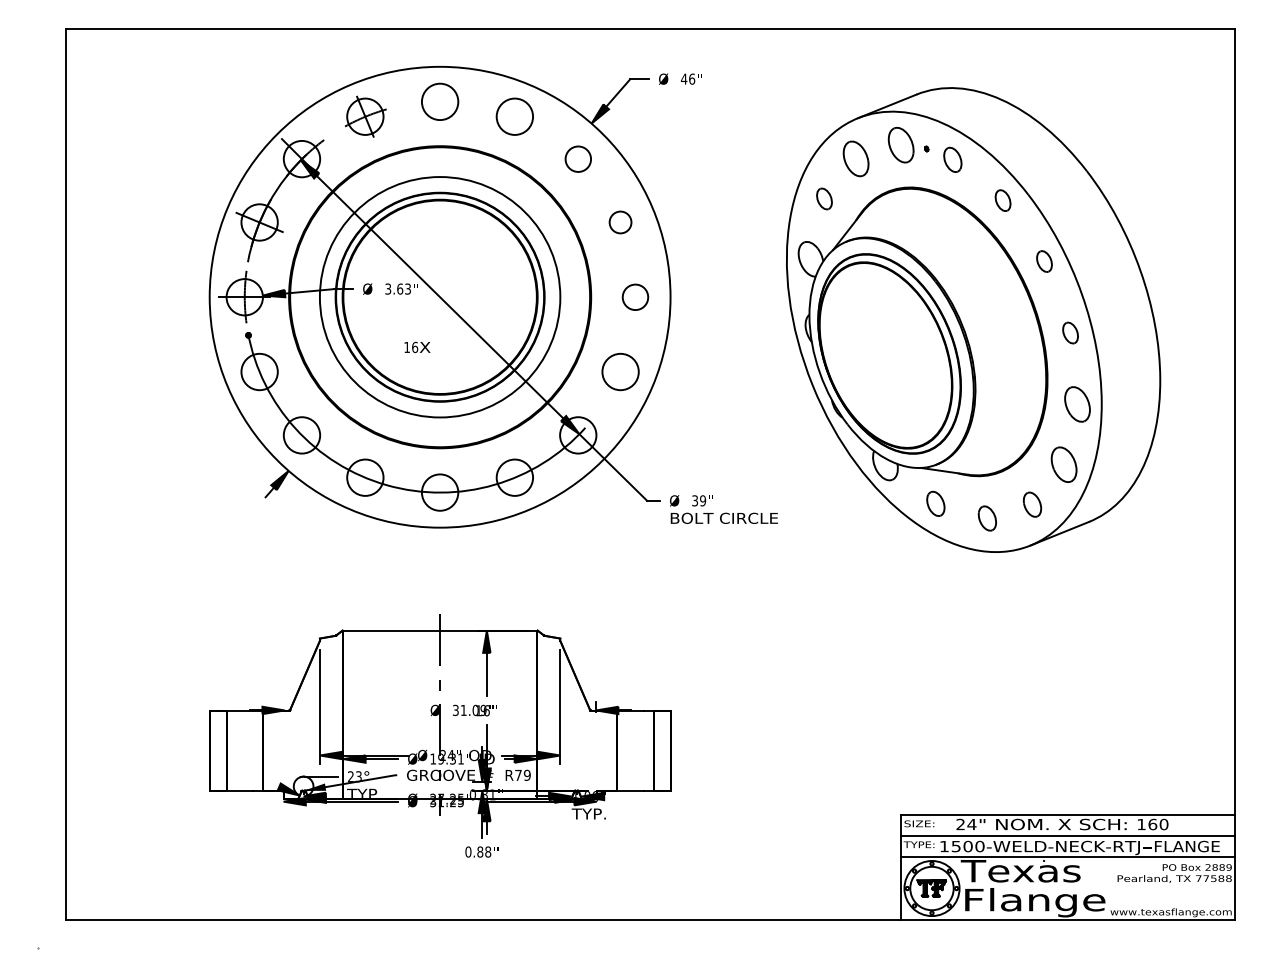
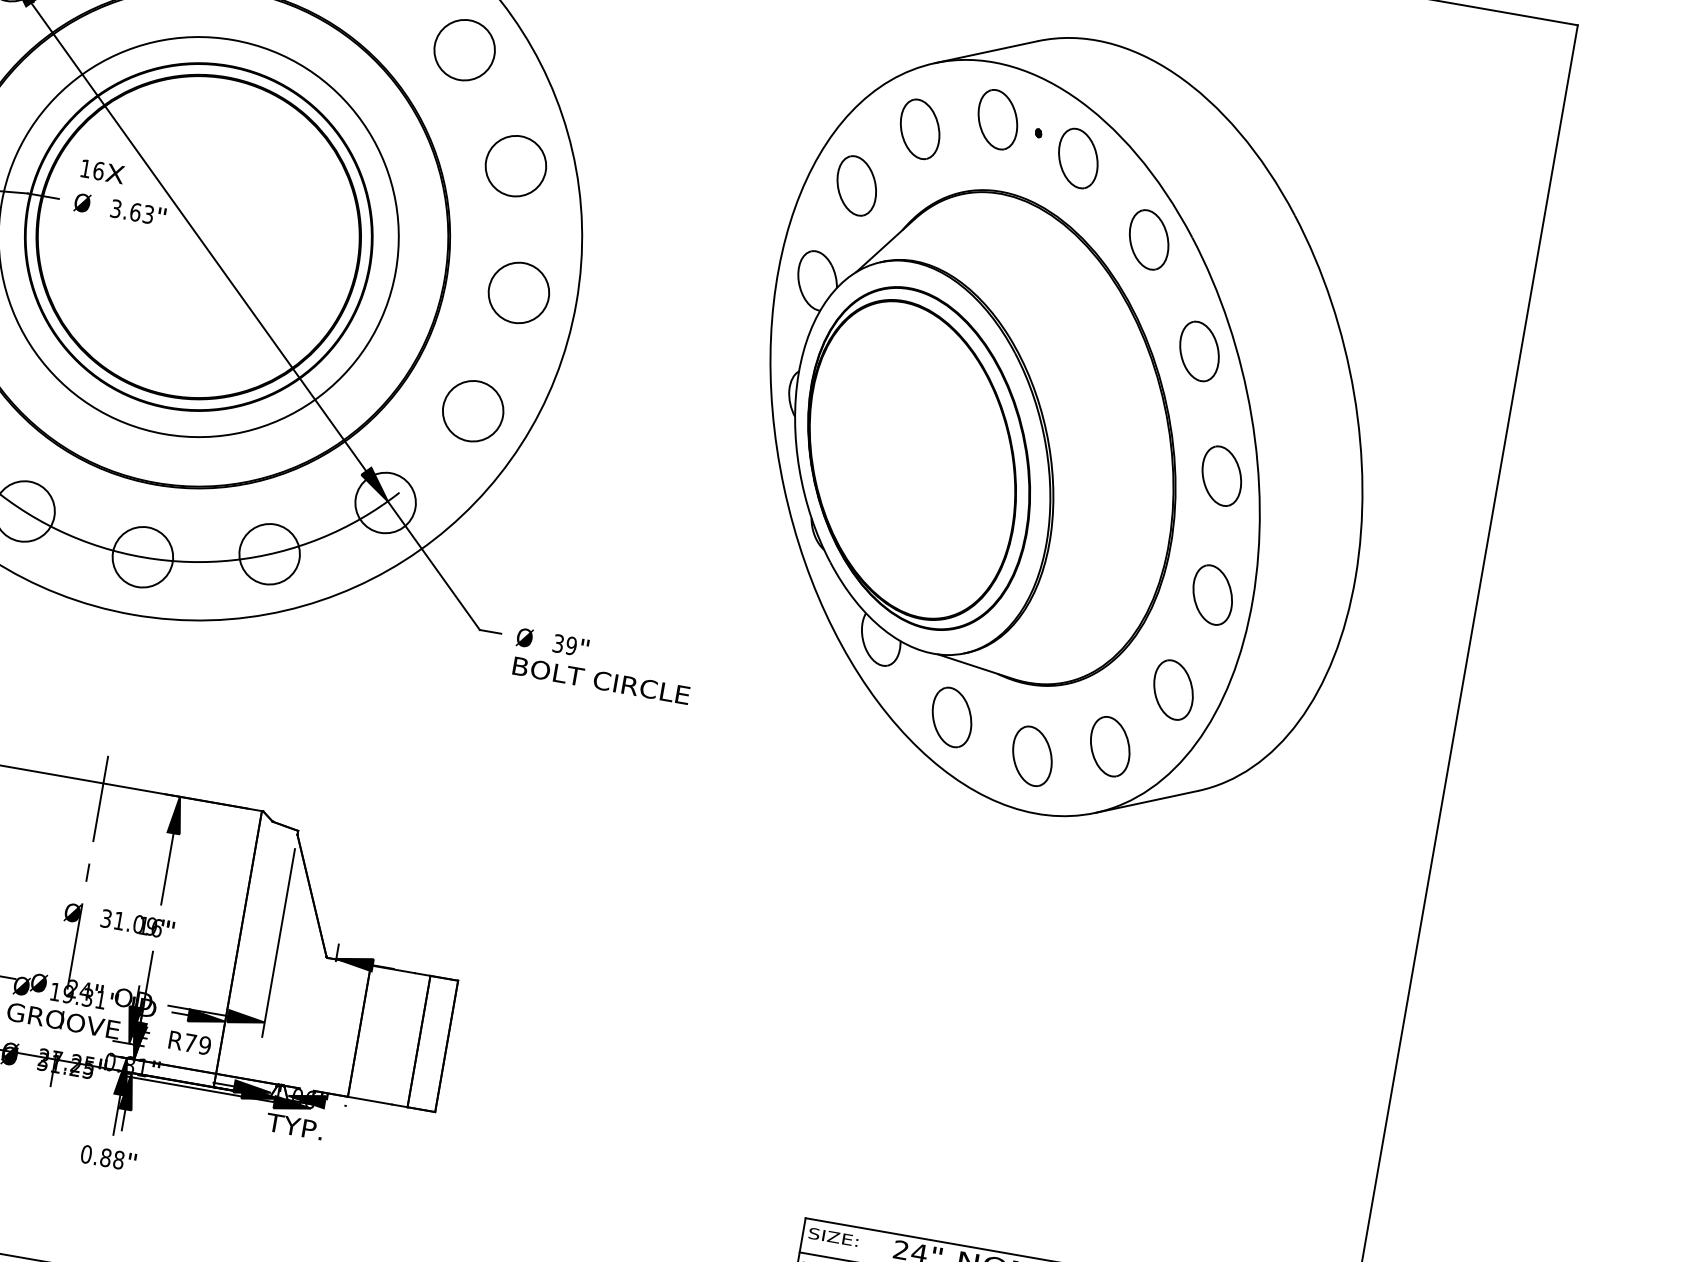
circle: (578, 159) -> (464, 50), size x1.43
part: (952, 159) -> (1077, 157), size x1.43
part: (824, 198) -> (856, 185), size x1.67
part: (1002, 200) -> (1148, 239), size x1.67
circle: (620, 222) -> (515, 166), size x1.67
part: (1044, 261) -> (1199, 351), size x1.67
circle: (635, 297) -> (518, 293), size x1.43
part: (1070, 332) -> (1221, 475), size x1.67
text: (417, 347) -> (102, 171), moved
part: (935, 503) -> (951, 716), size x1.43
part: (1032, 504) -> (1110, 746), size x1.43
part: (987, 518) -> (1032, 756), size x1.43

